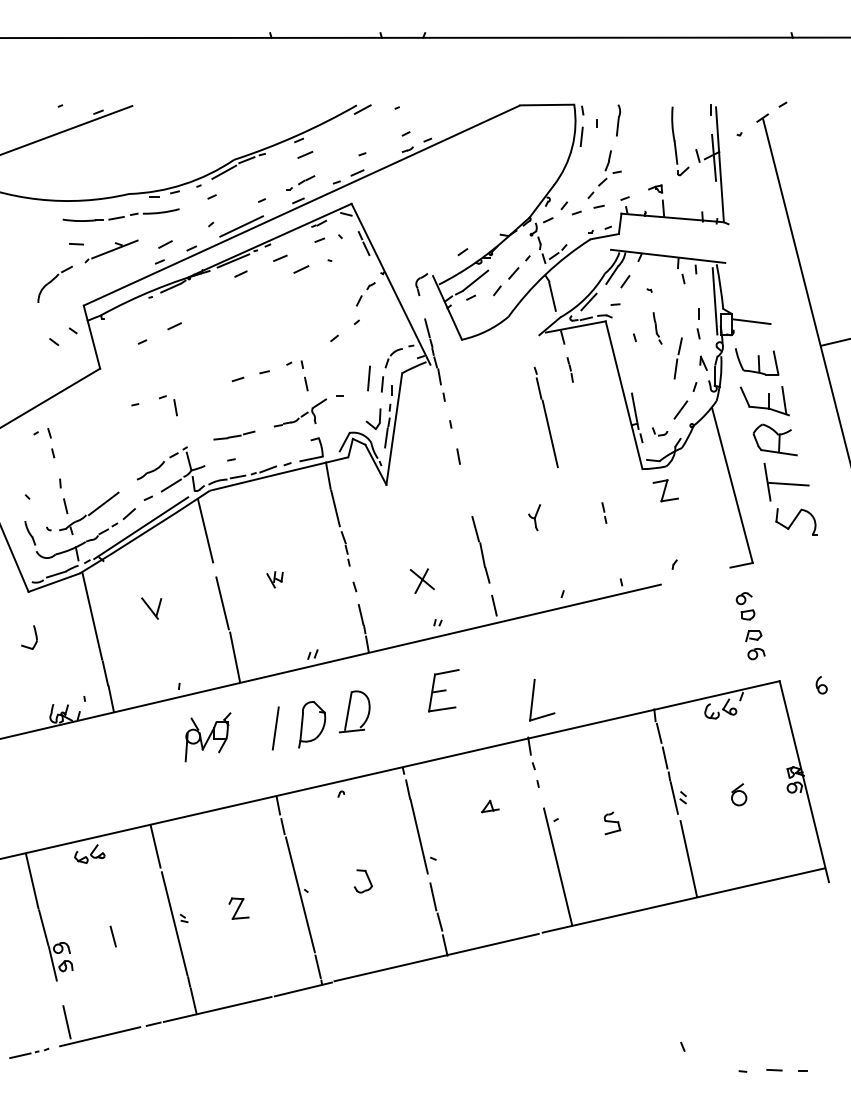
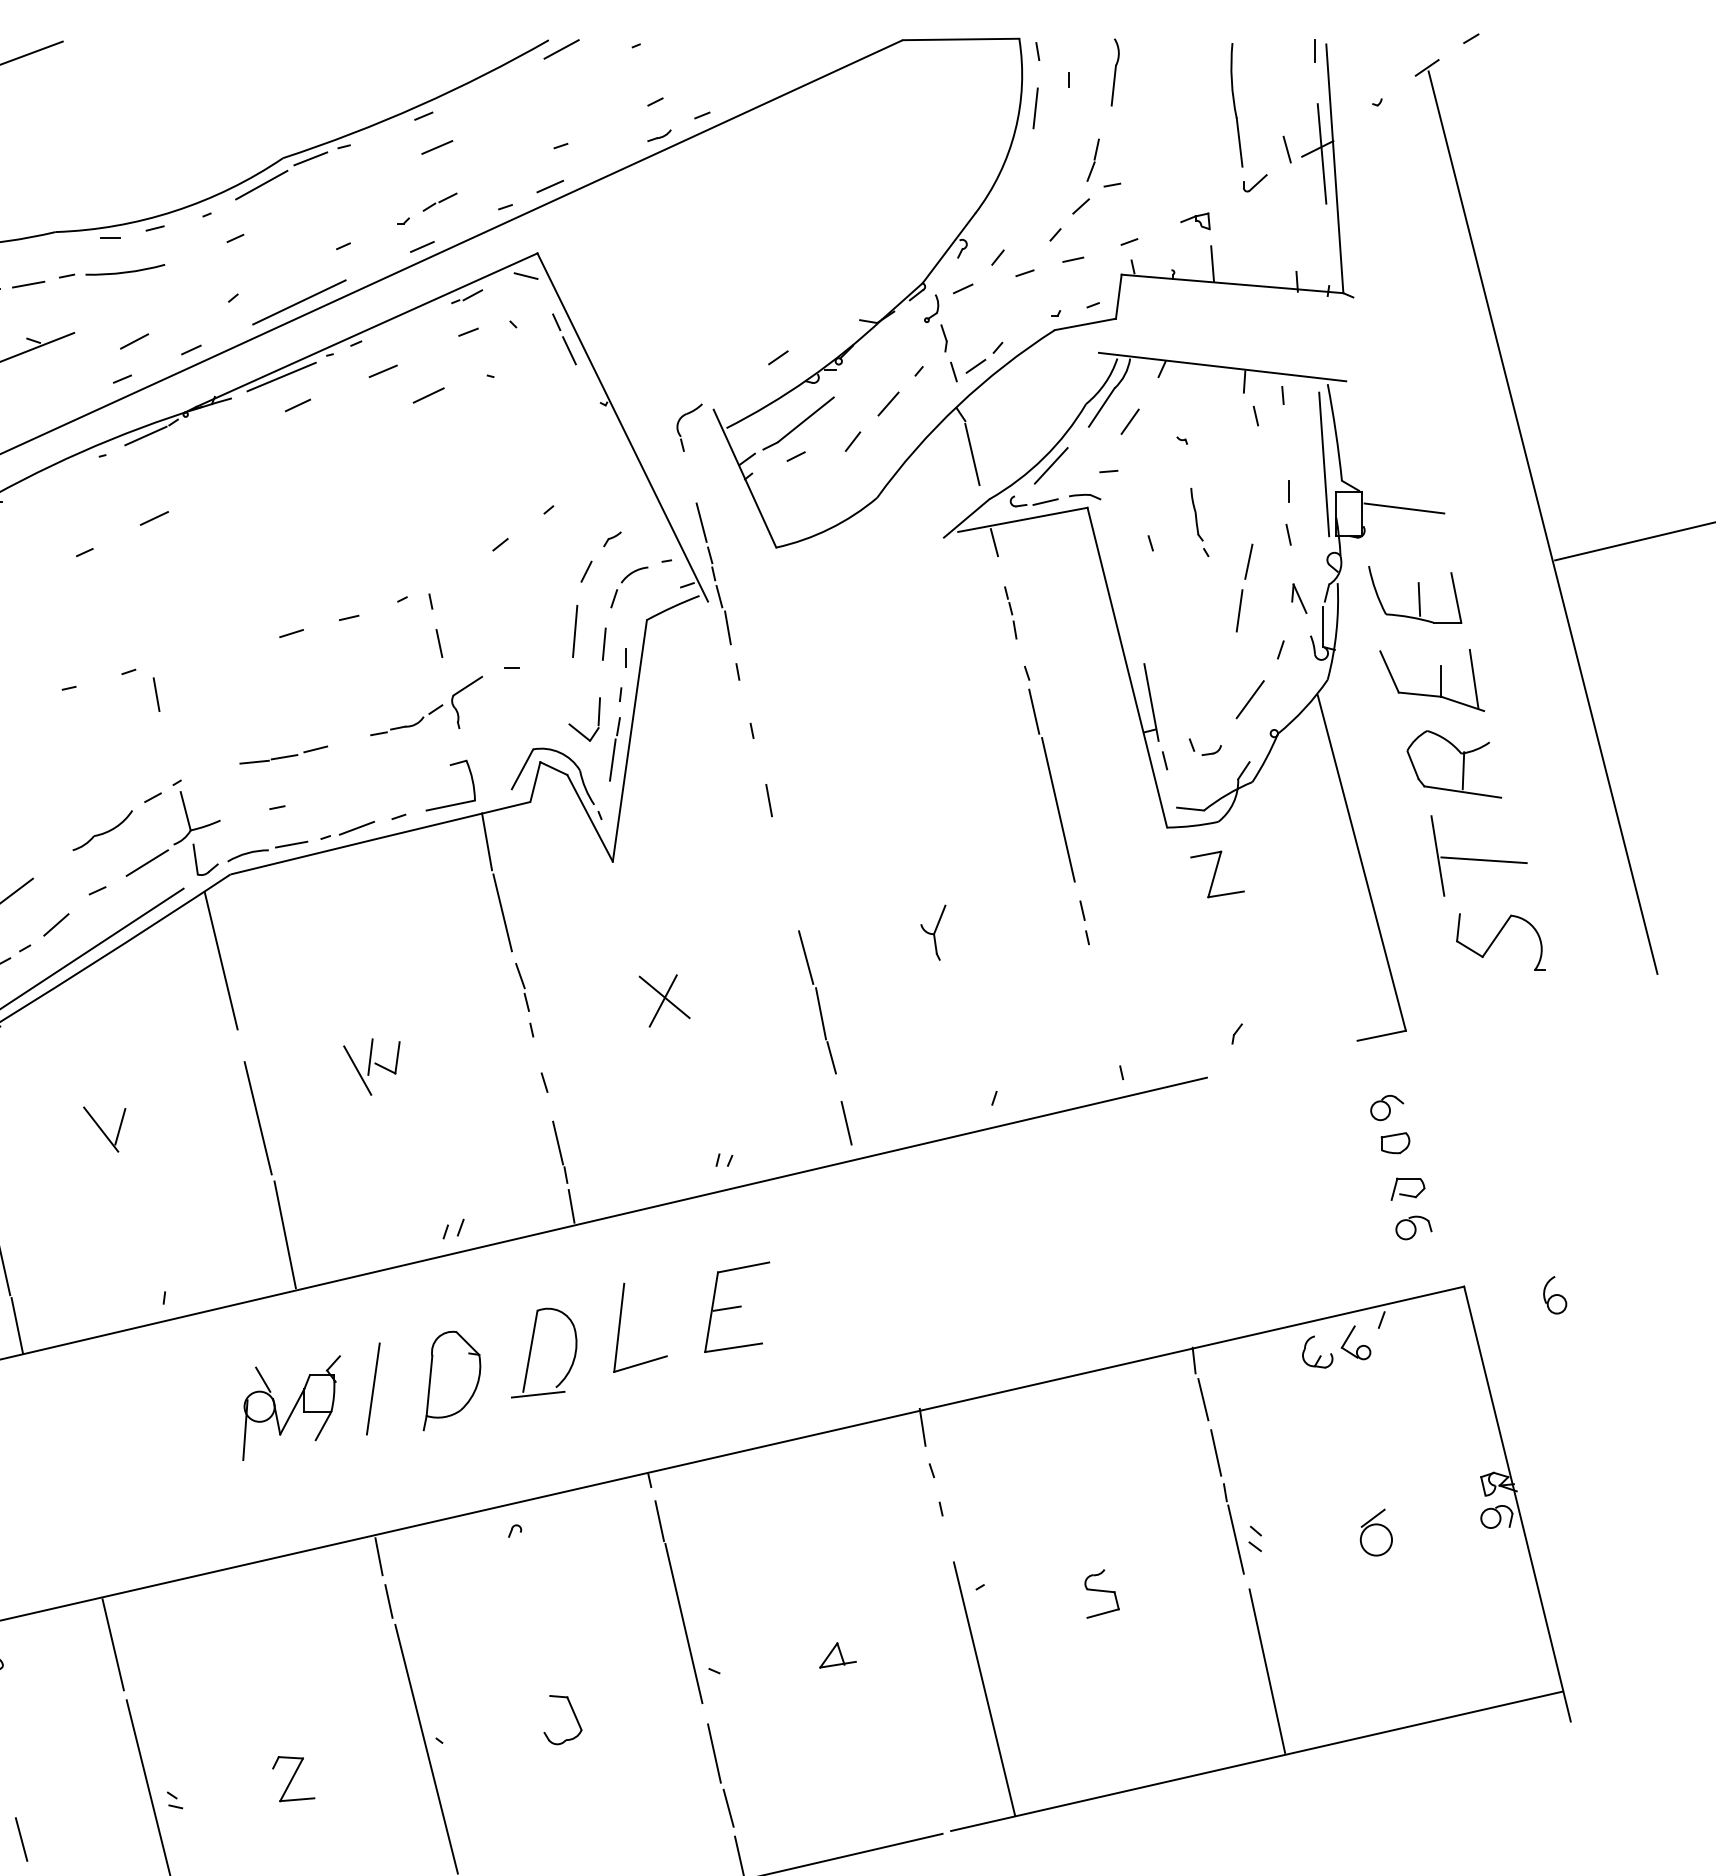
part: (365, 294) -> (599, 557), moved
part: (545, 417) -> (1048, 774), moved
part: (274, 579) -> (370, 1066), size x1.67
part: (421, 581) -> (662, 1001), moved
part: (533, 700) -> (621, 1328), moved
part: (207, 737) -> (290, 1408), moved
part: (490, 806) -> (838, 1655), moved

